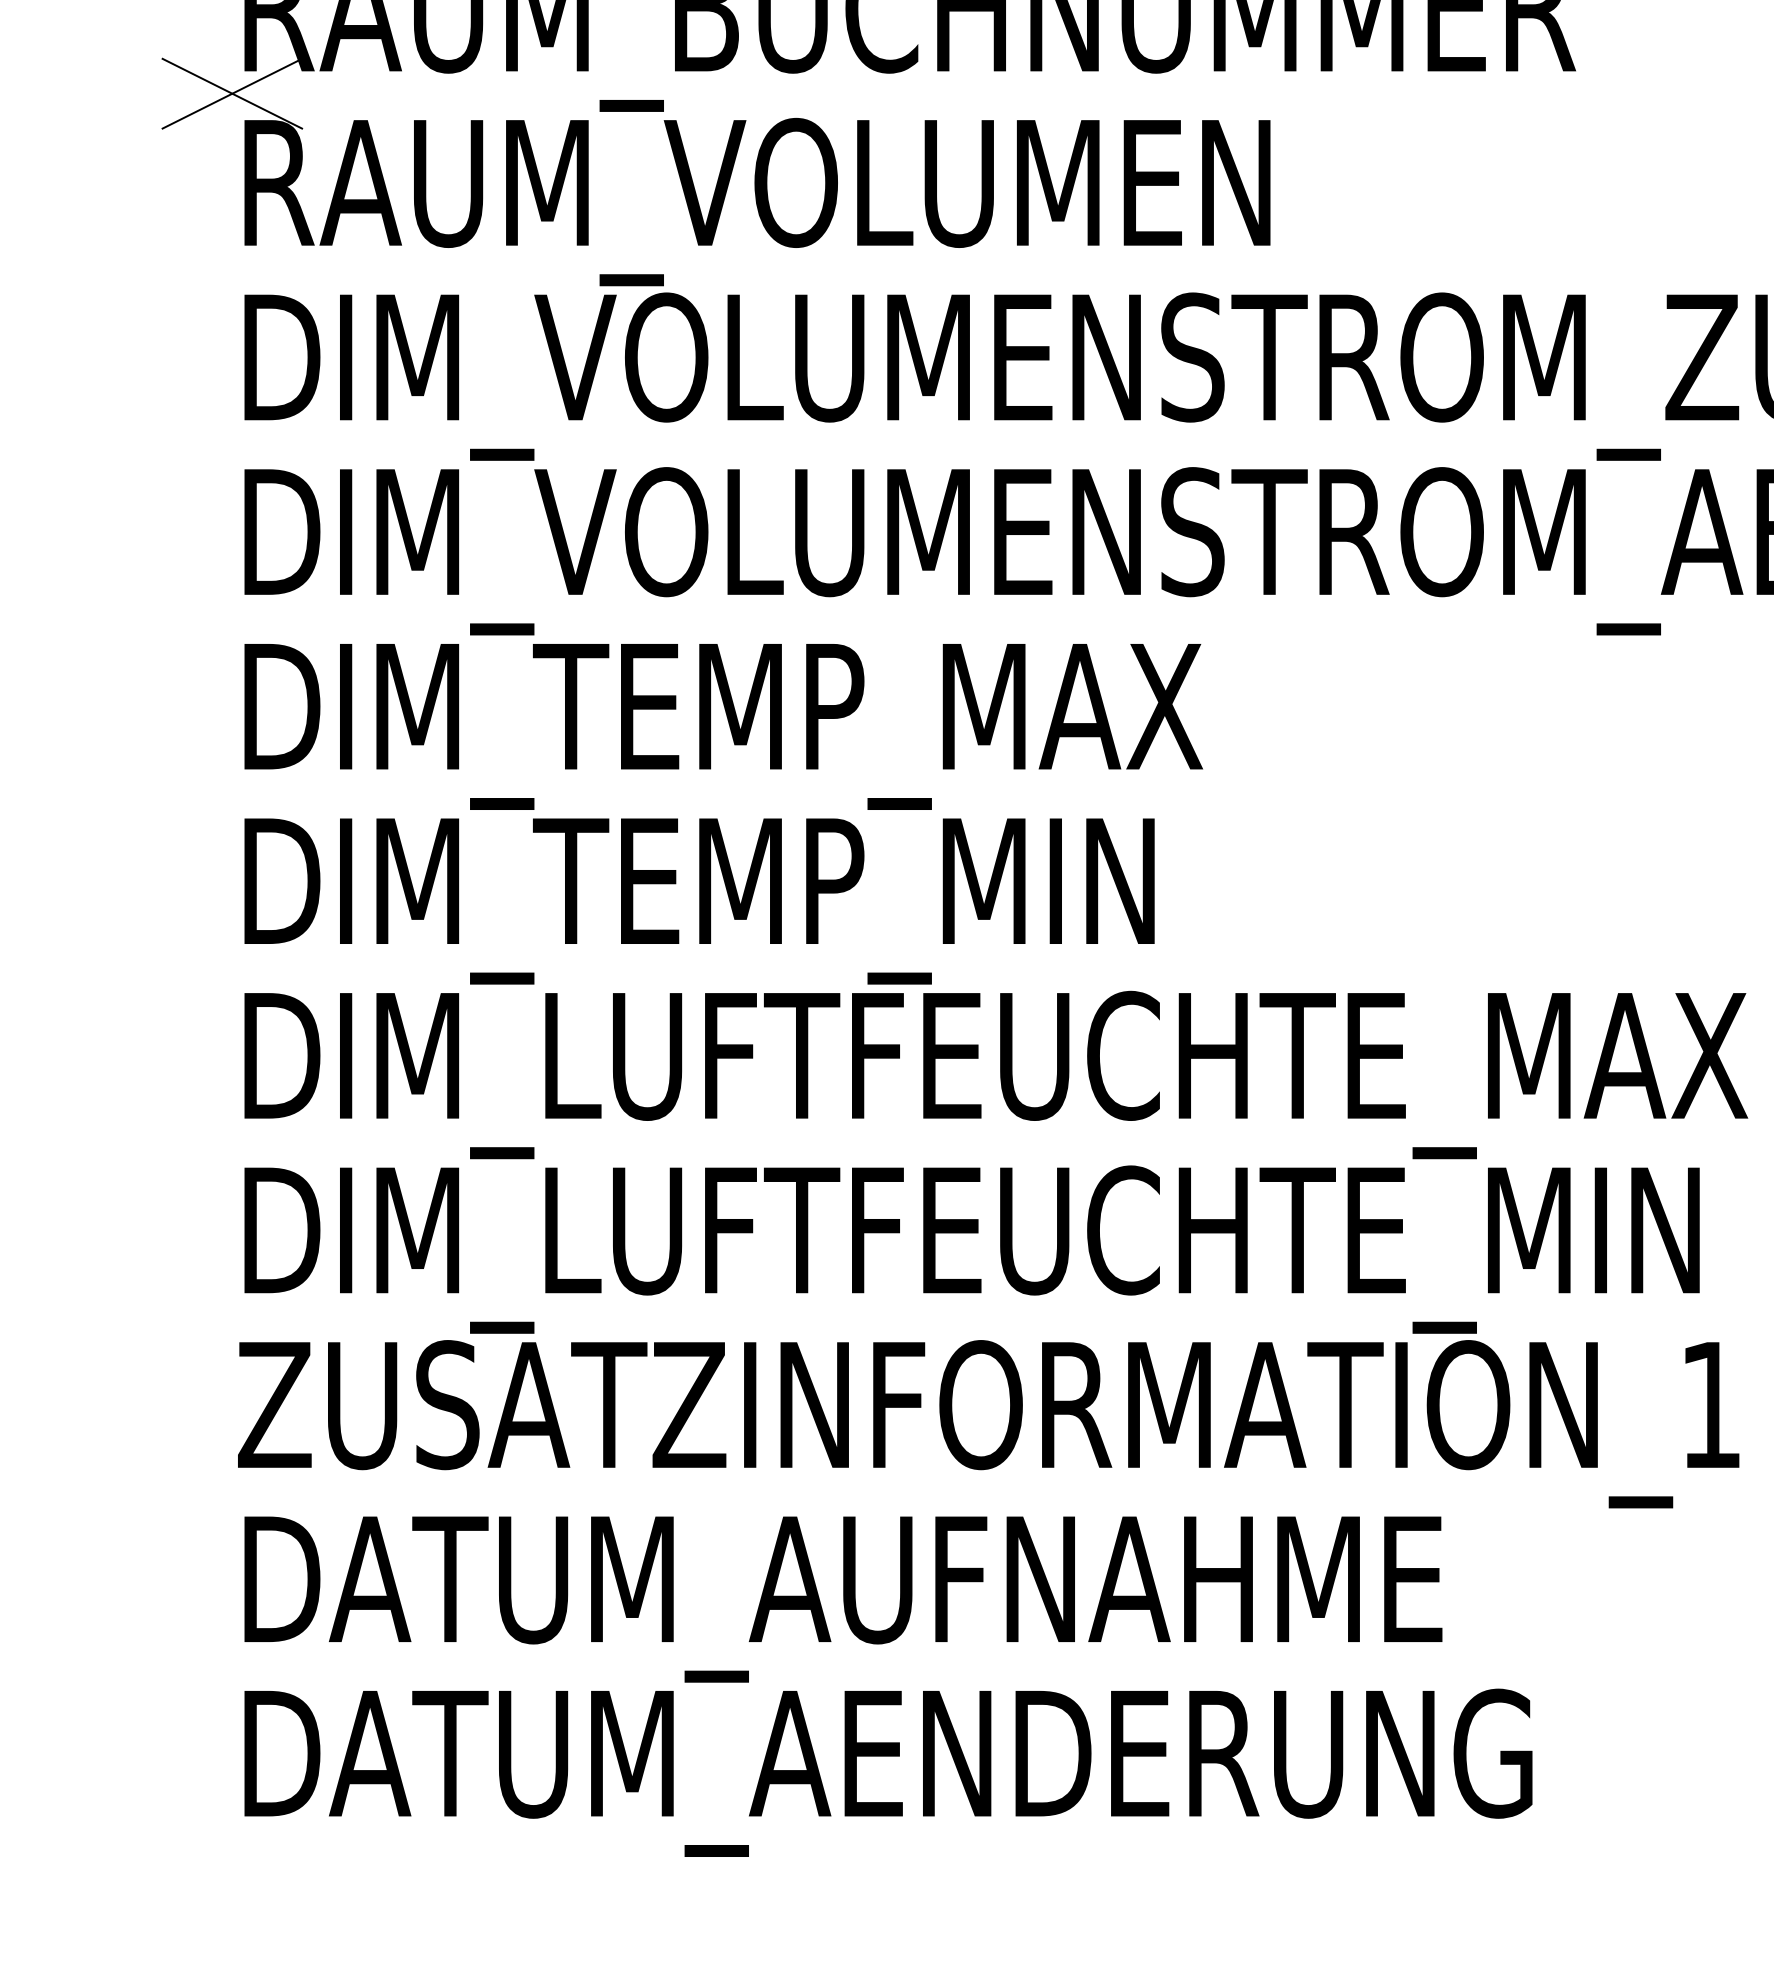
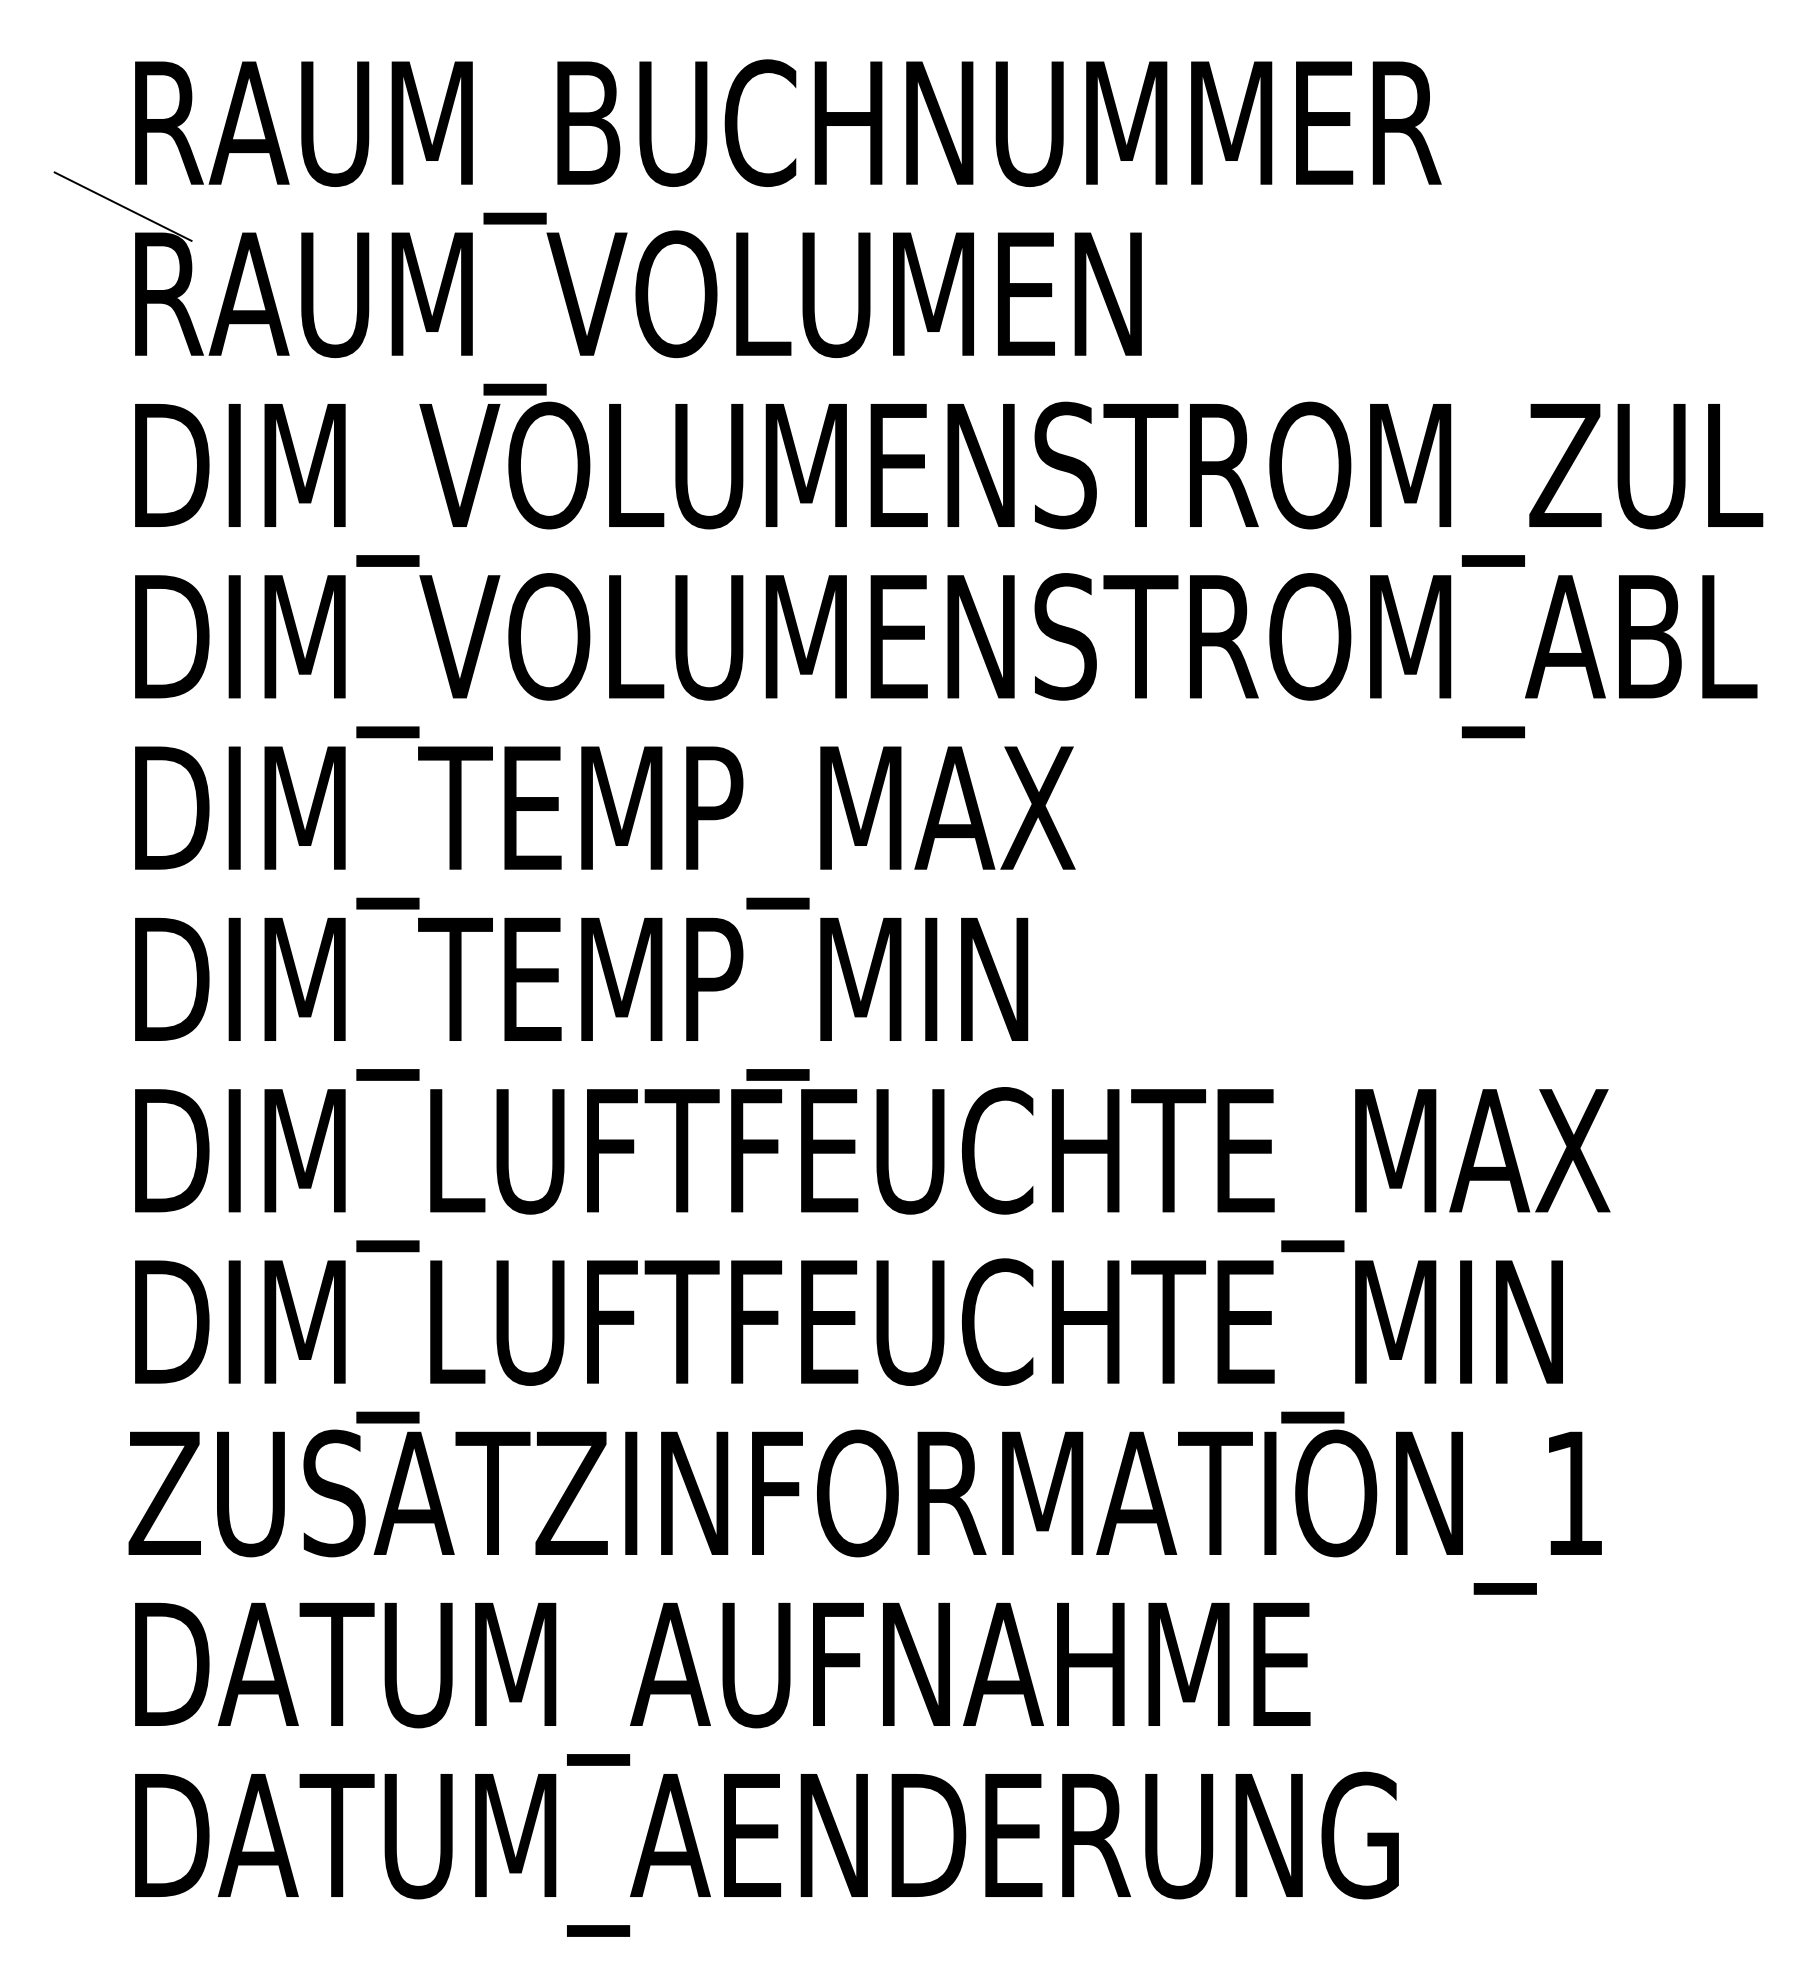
line: (231, 93) -> (122, 206), removed

